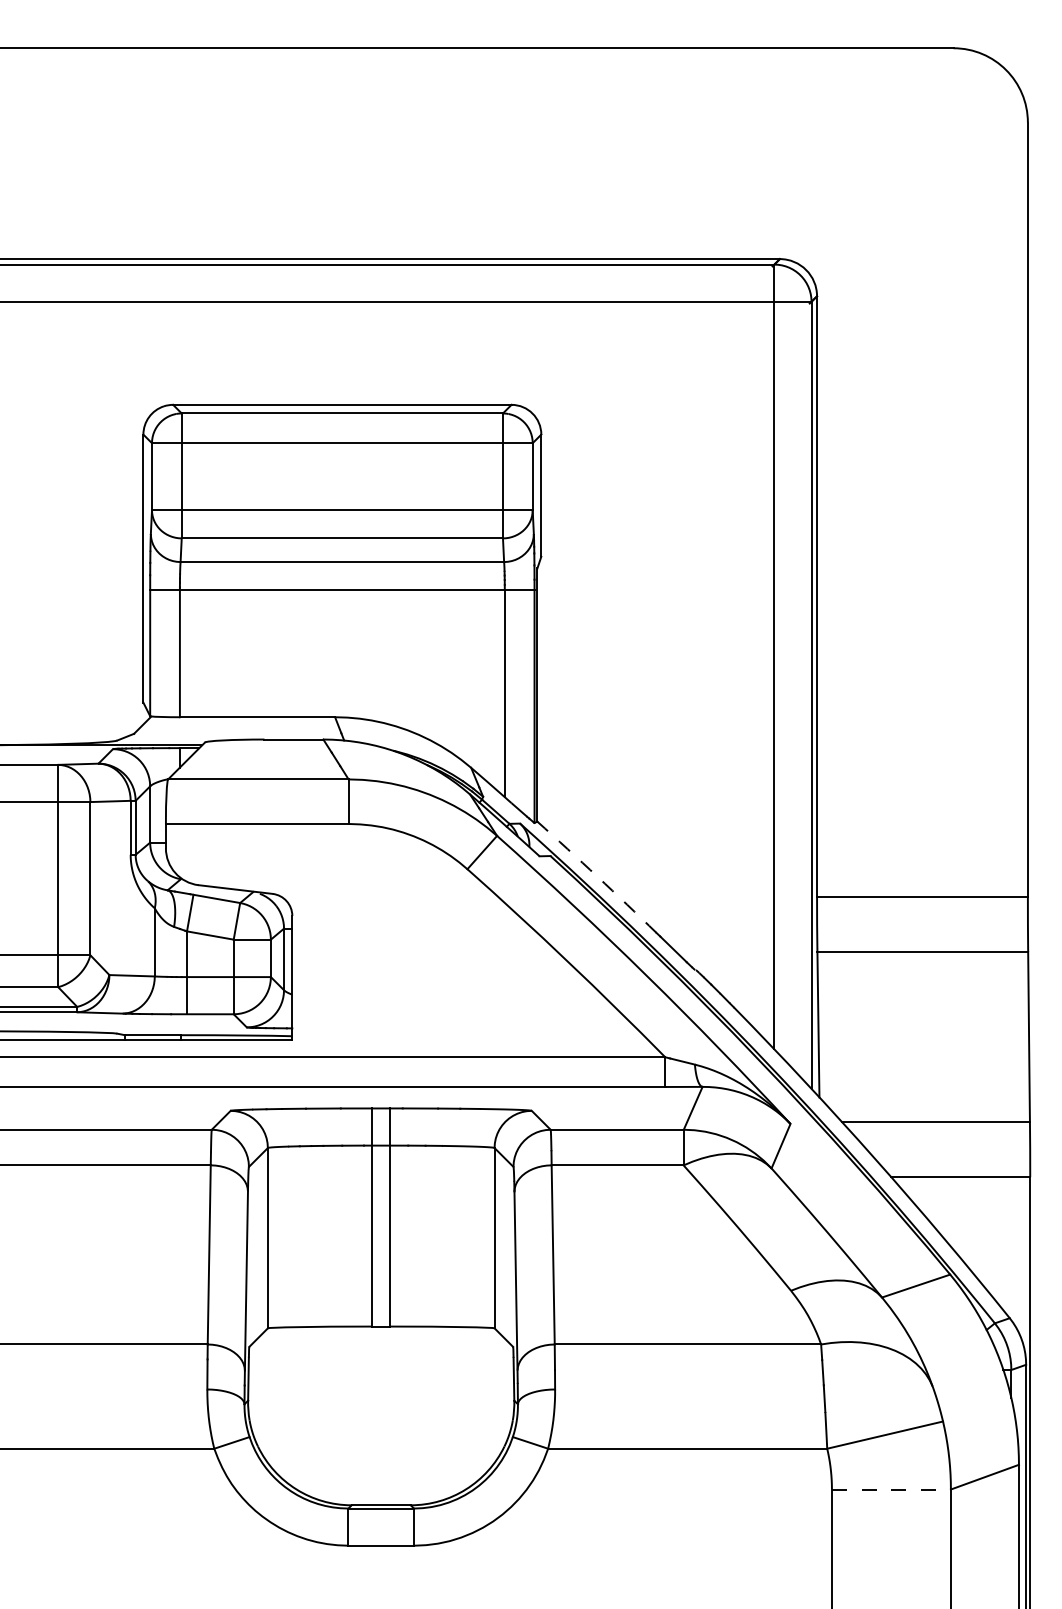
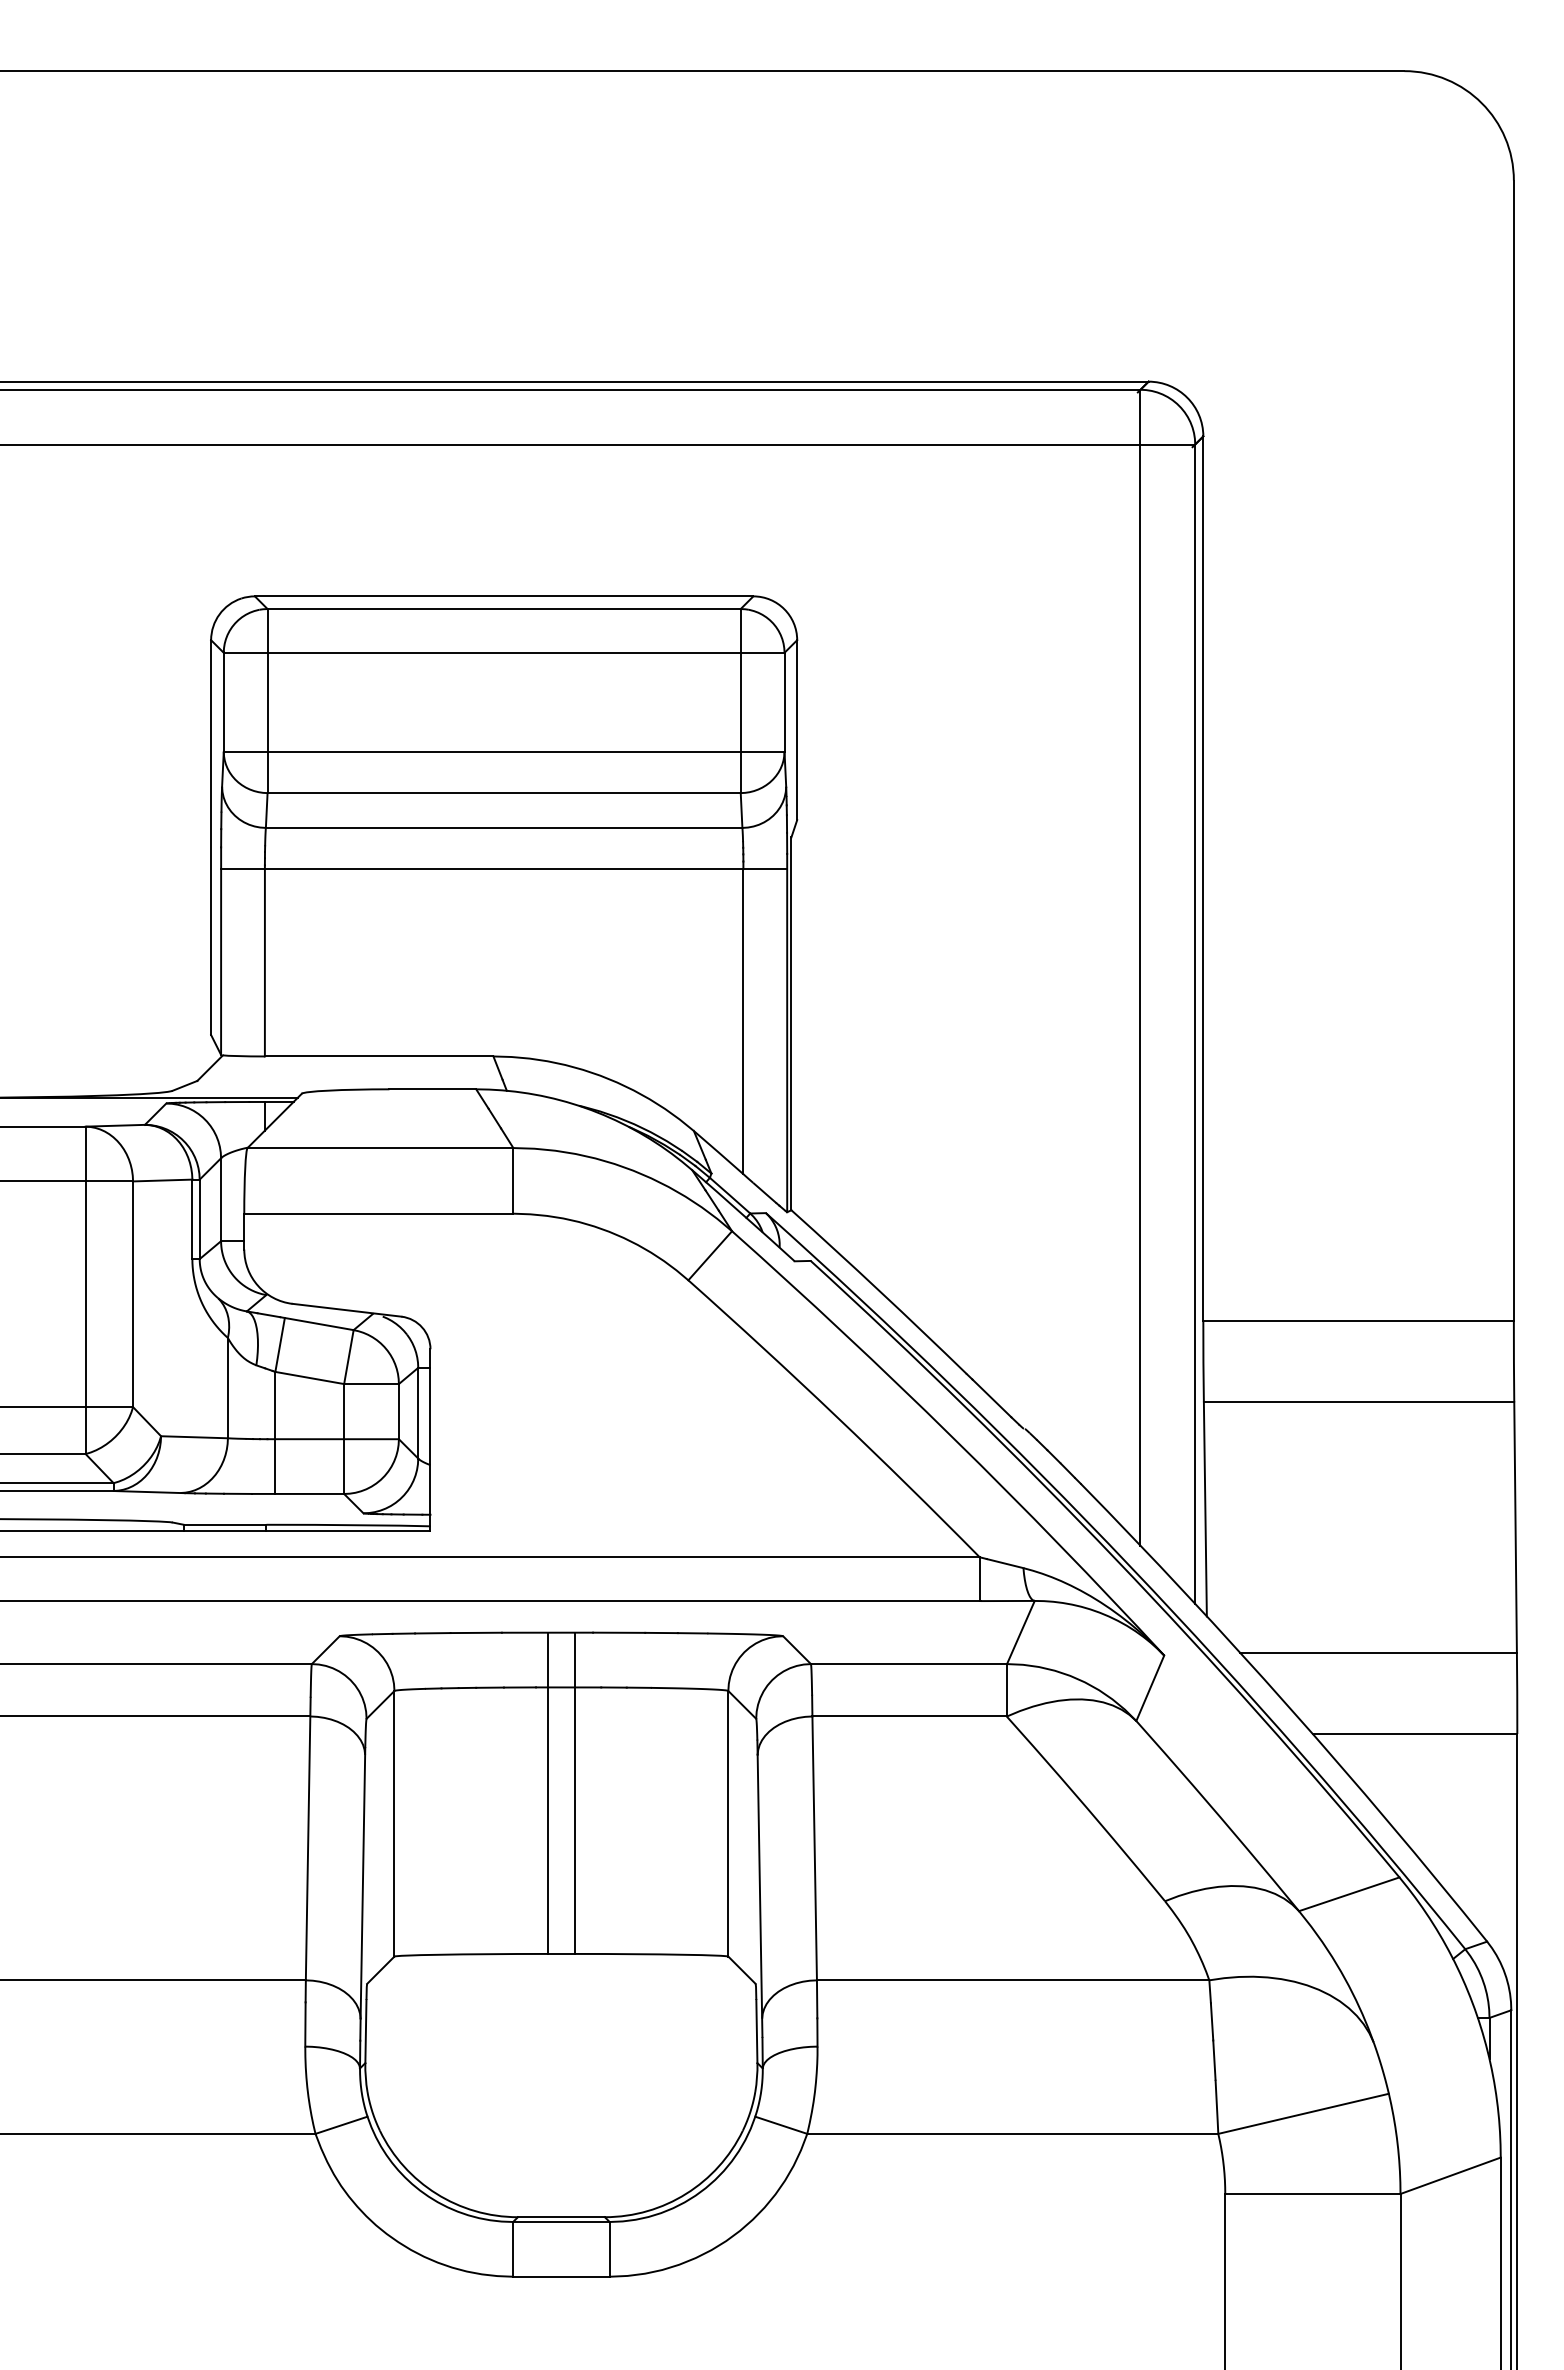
arc: (597, 876) -> (879, 1291), dashed -> solid
line: (891, 1489) -> (1312, 2193), dashed -> solid

